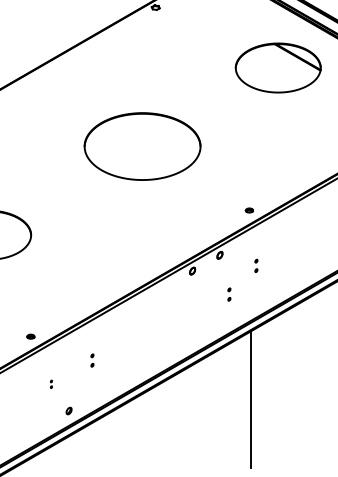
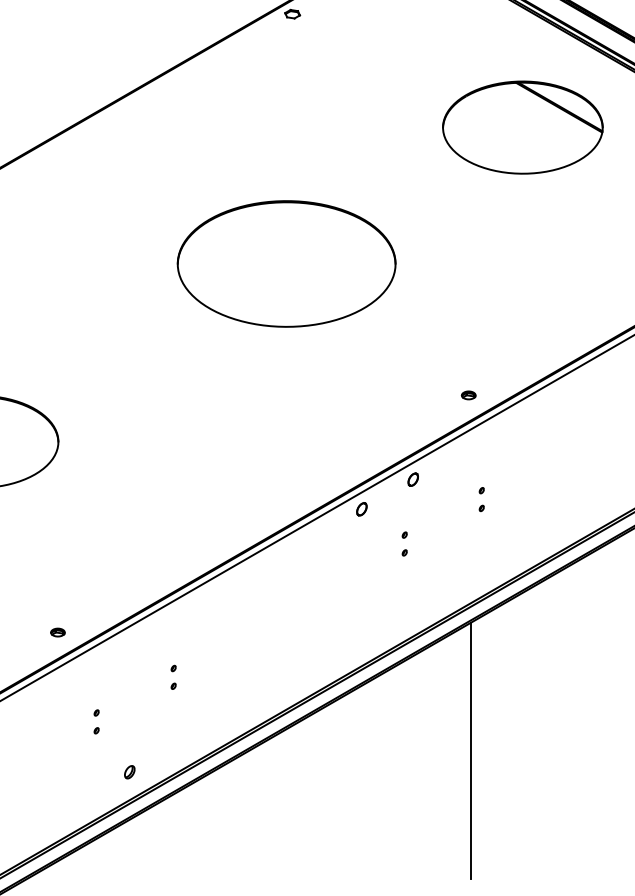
part: (142, 146) -> (286, 263), moved
part: (229, 294) -> (404, 543), moved
part: (51, 384) -> (96, 722), size x1.67

